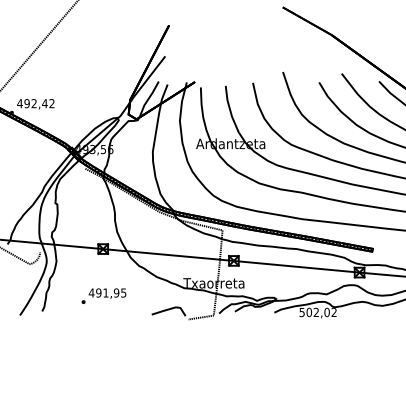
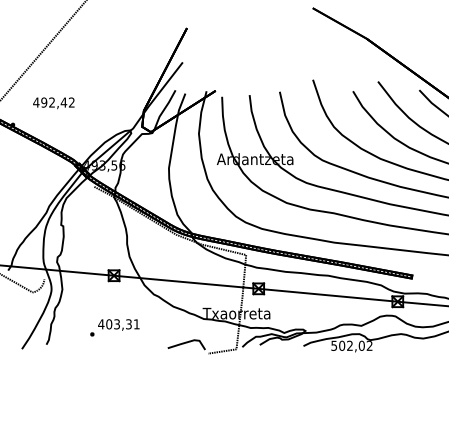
text: (35, 104) -> (53, 103), moved
text: (111, 292) -> (123, 323), 491,95 -> 403,31

